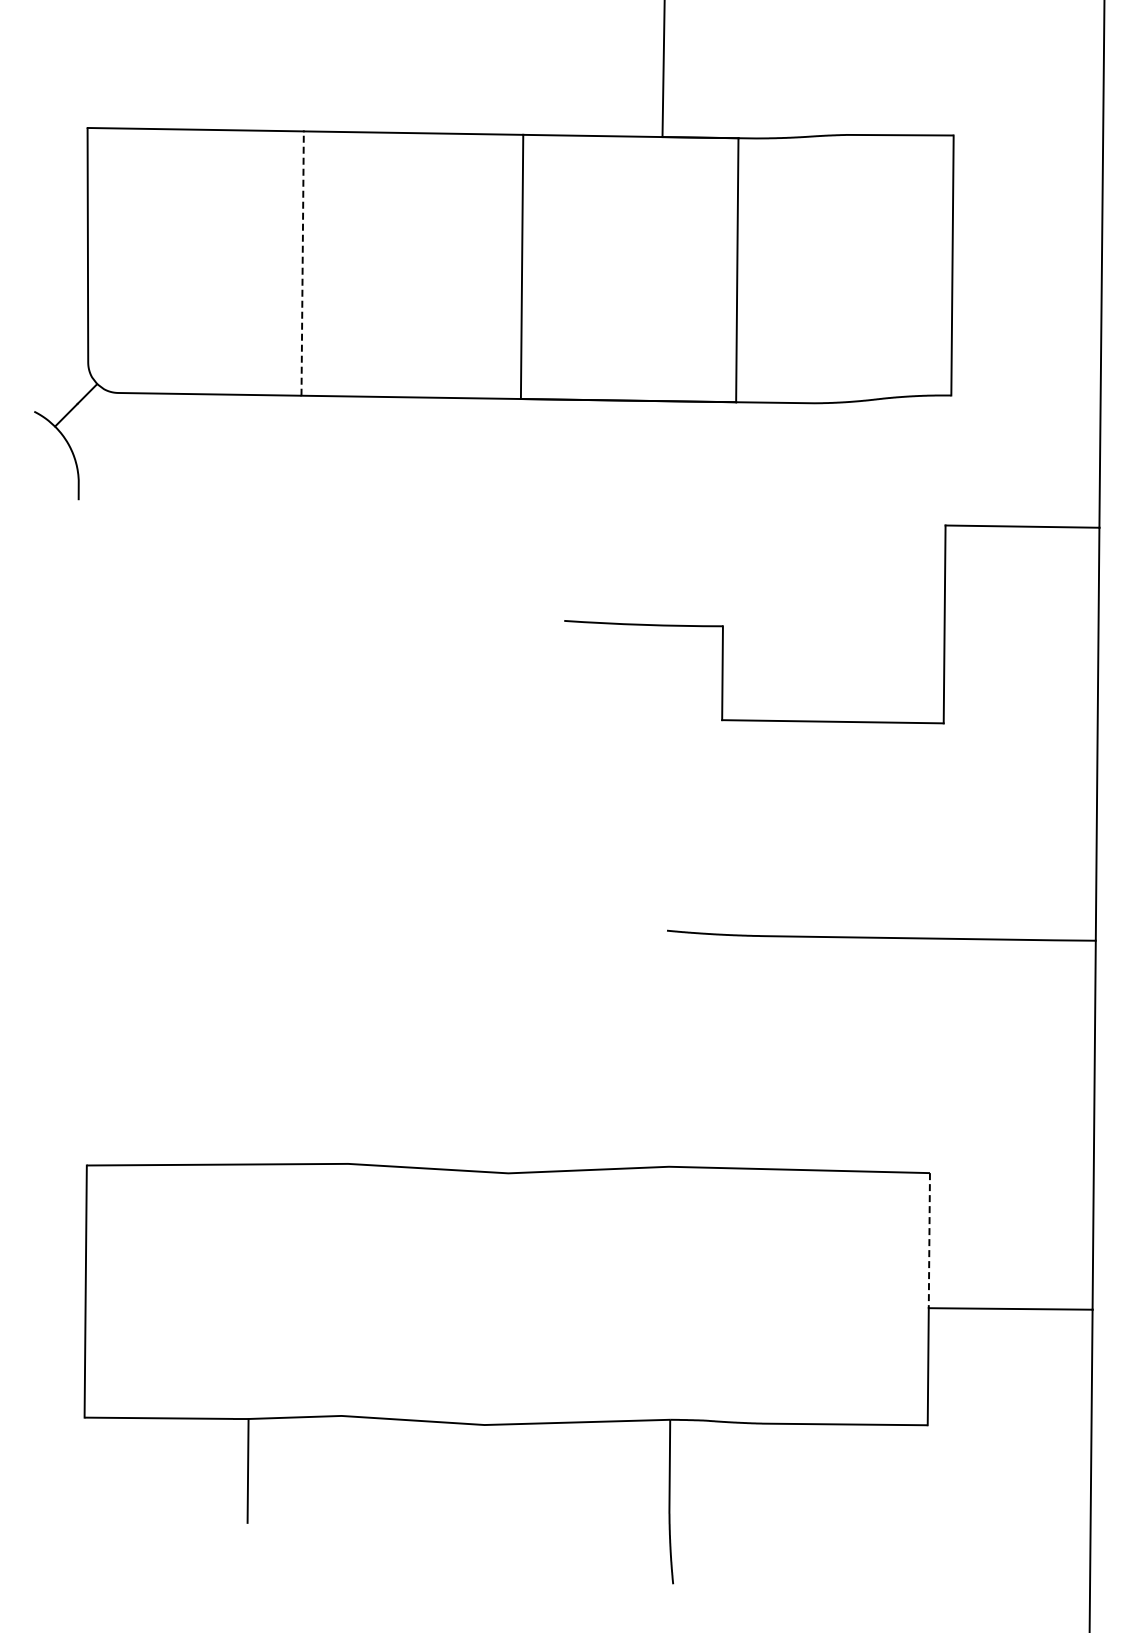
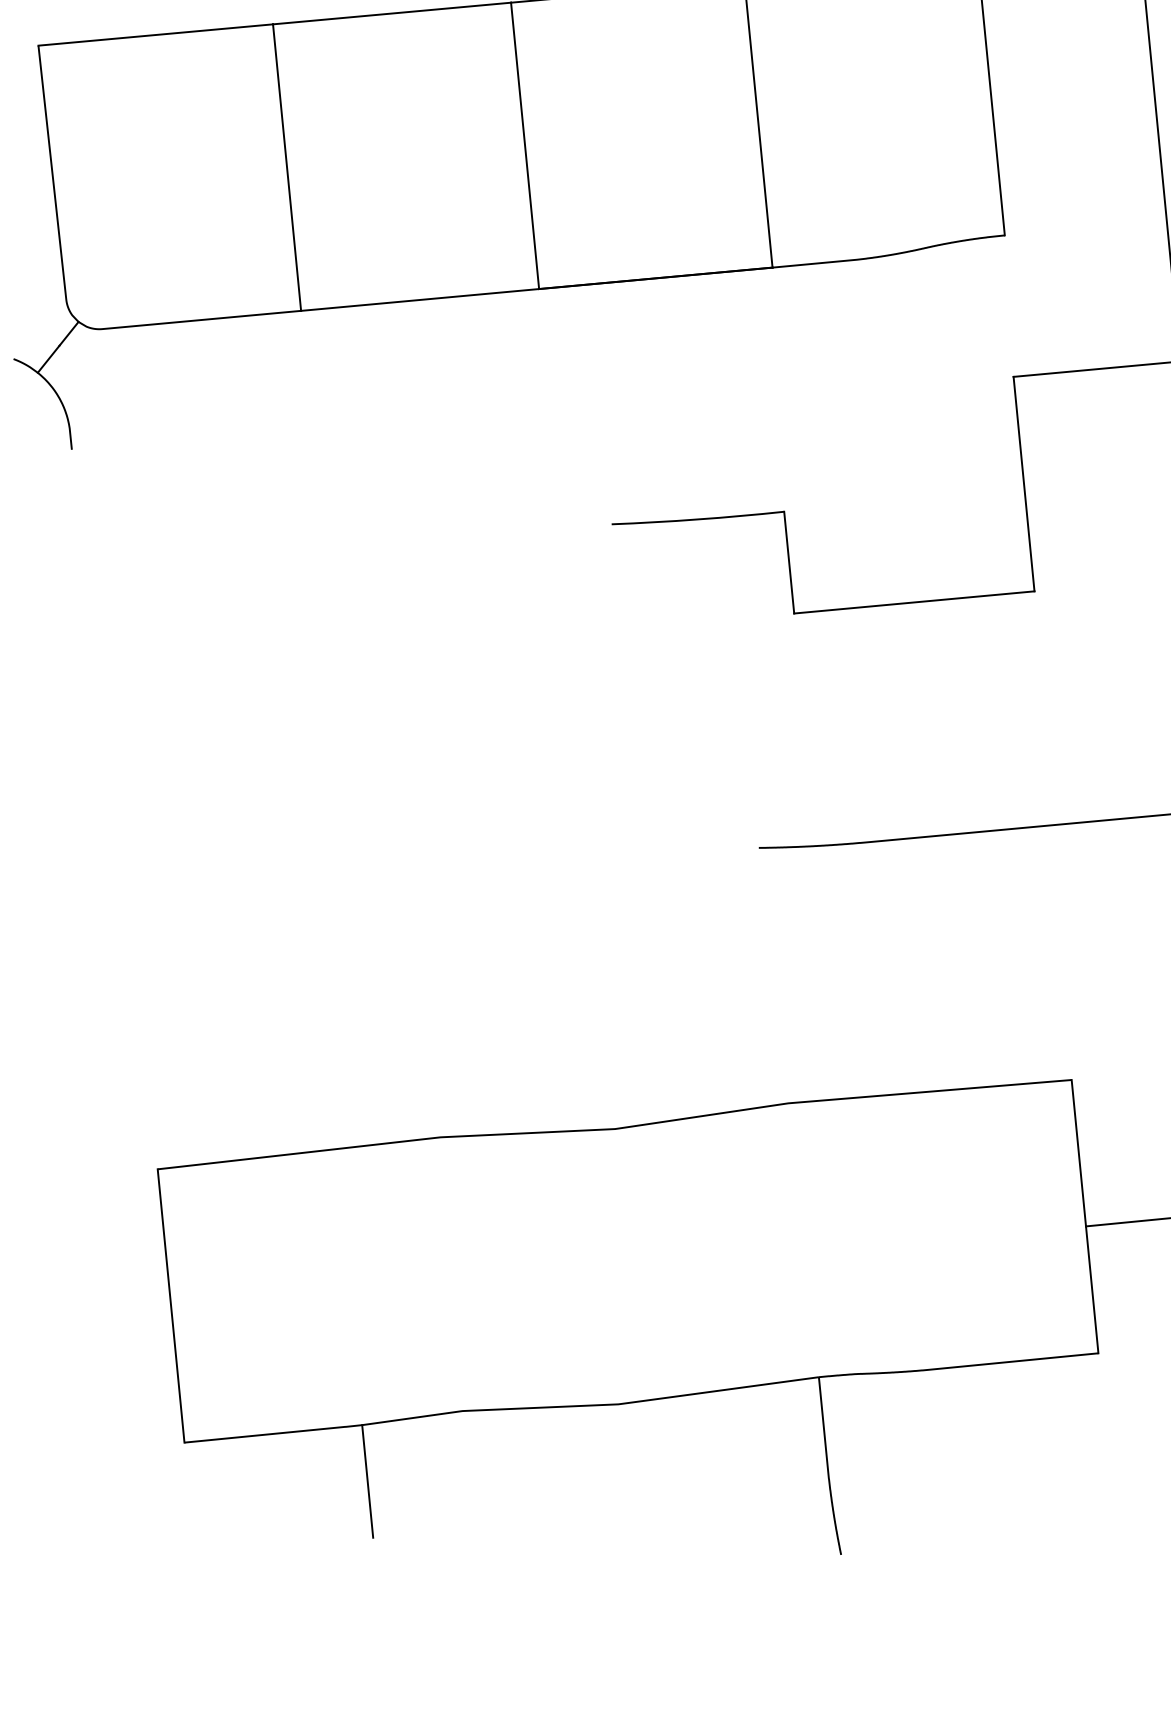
line: (302, 263) -> (286, 167), dashed -> solid
line: (929, 1240) -> (1078, 1153), dashed -> solid

